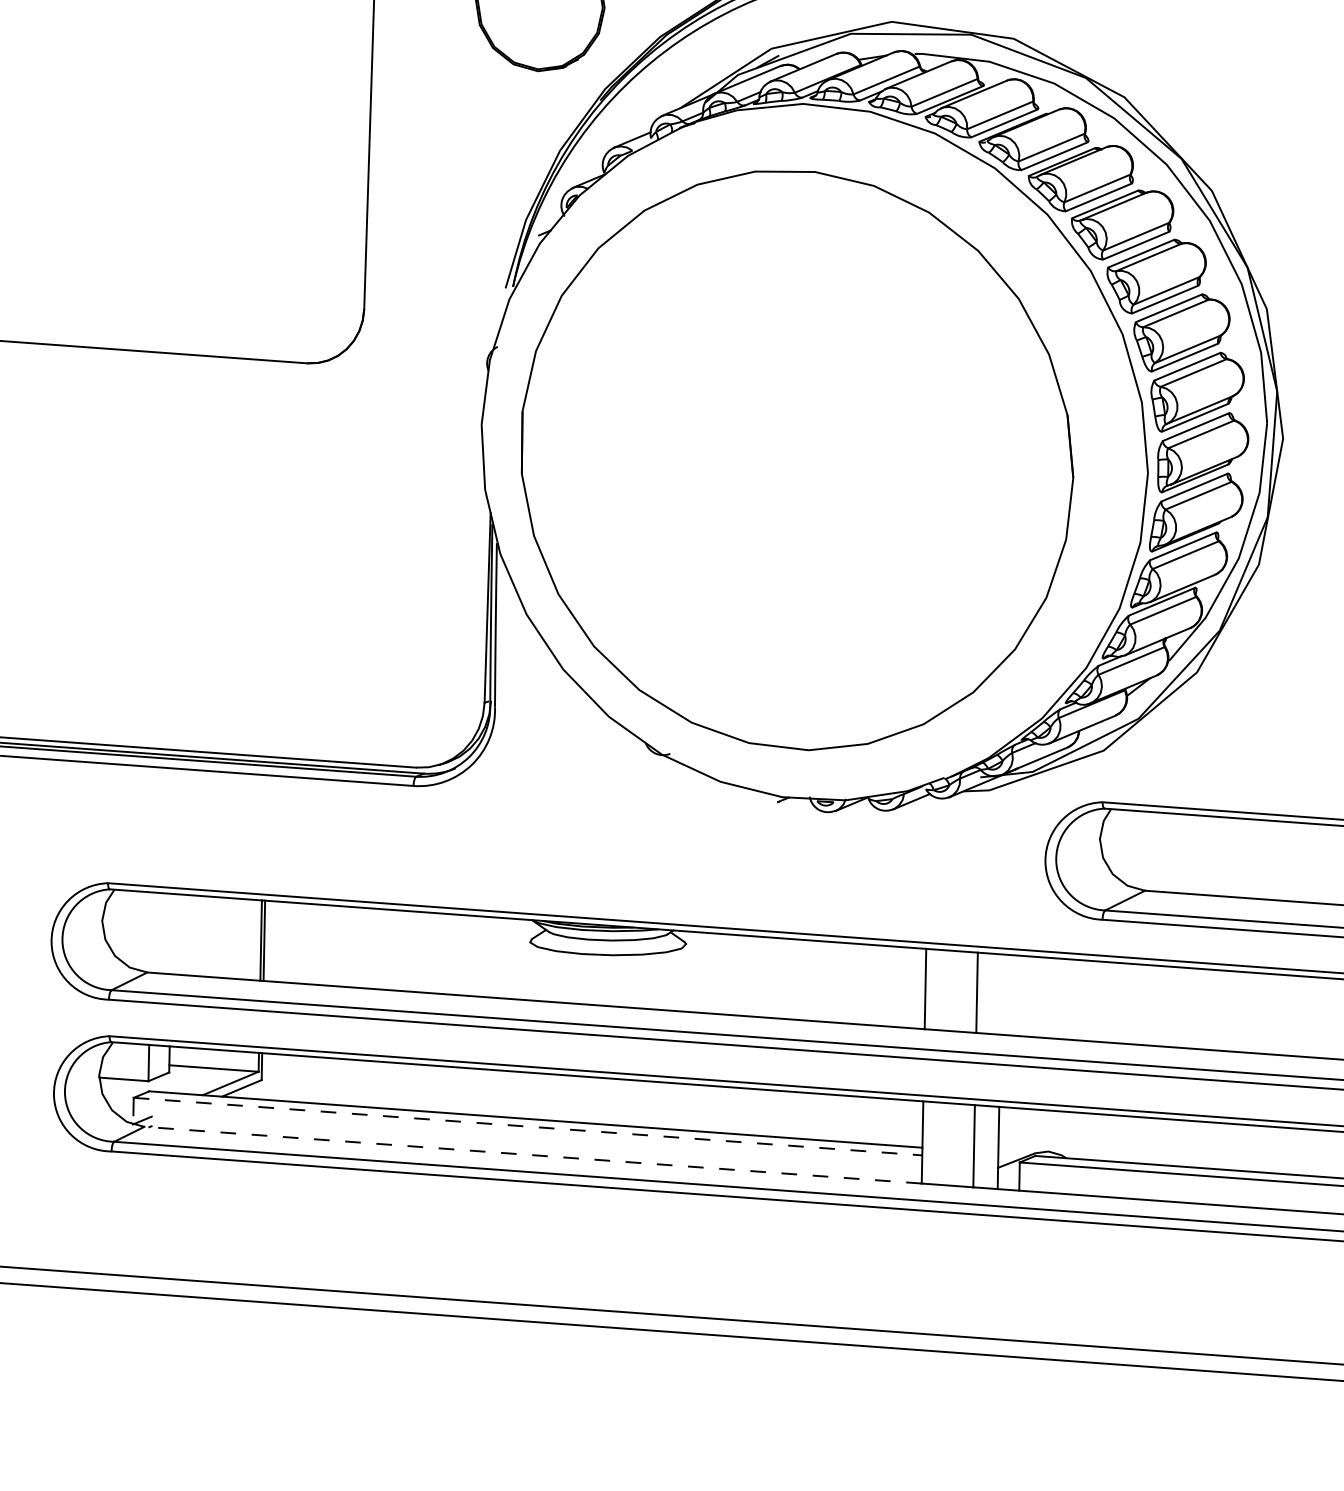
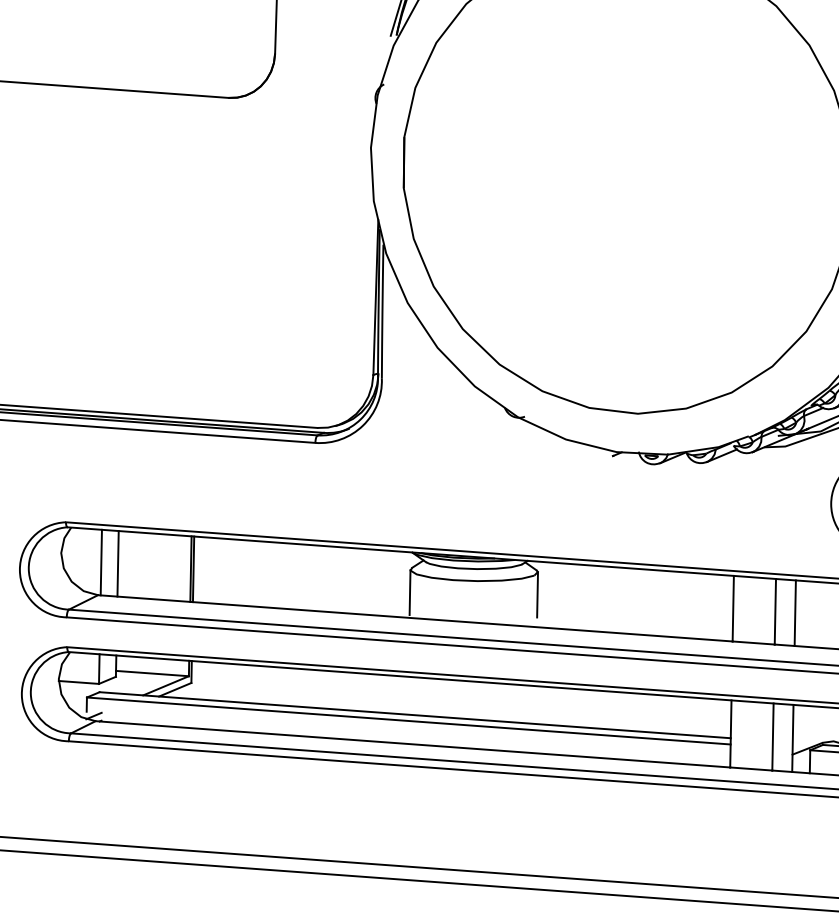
line: (151, 932) -> (101, 562), added
line: (171, 933) -> (117, 563), added
line: (529, 968) -> (410, 591), added
line: (685, 971) -> (537, 594), added
line: (1001, 994) -> (795, 613), added
line: (528, 1126) -> (409, 720), dashed -> solid
line: (533, 1155) -> (413, 744), dashed -> solid

